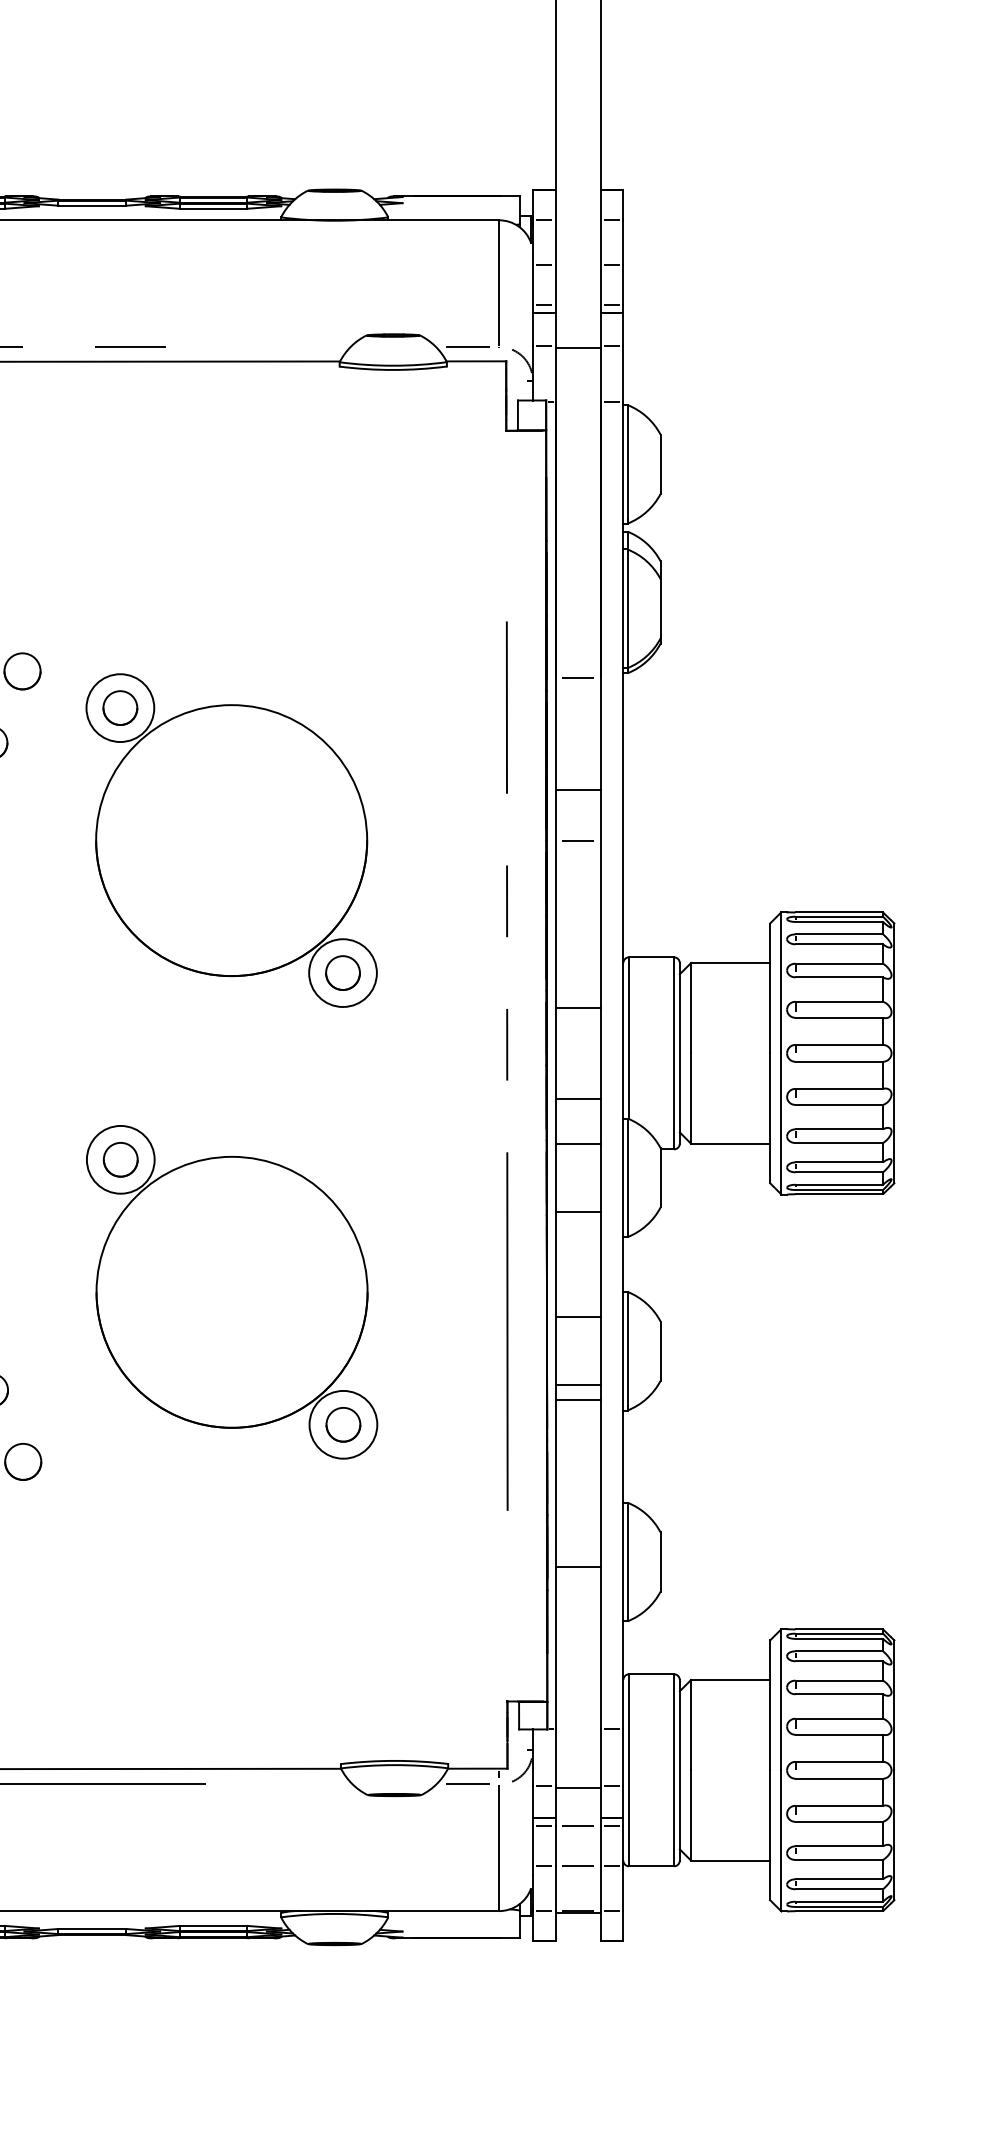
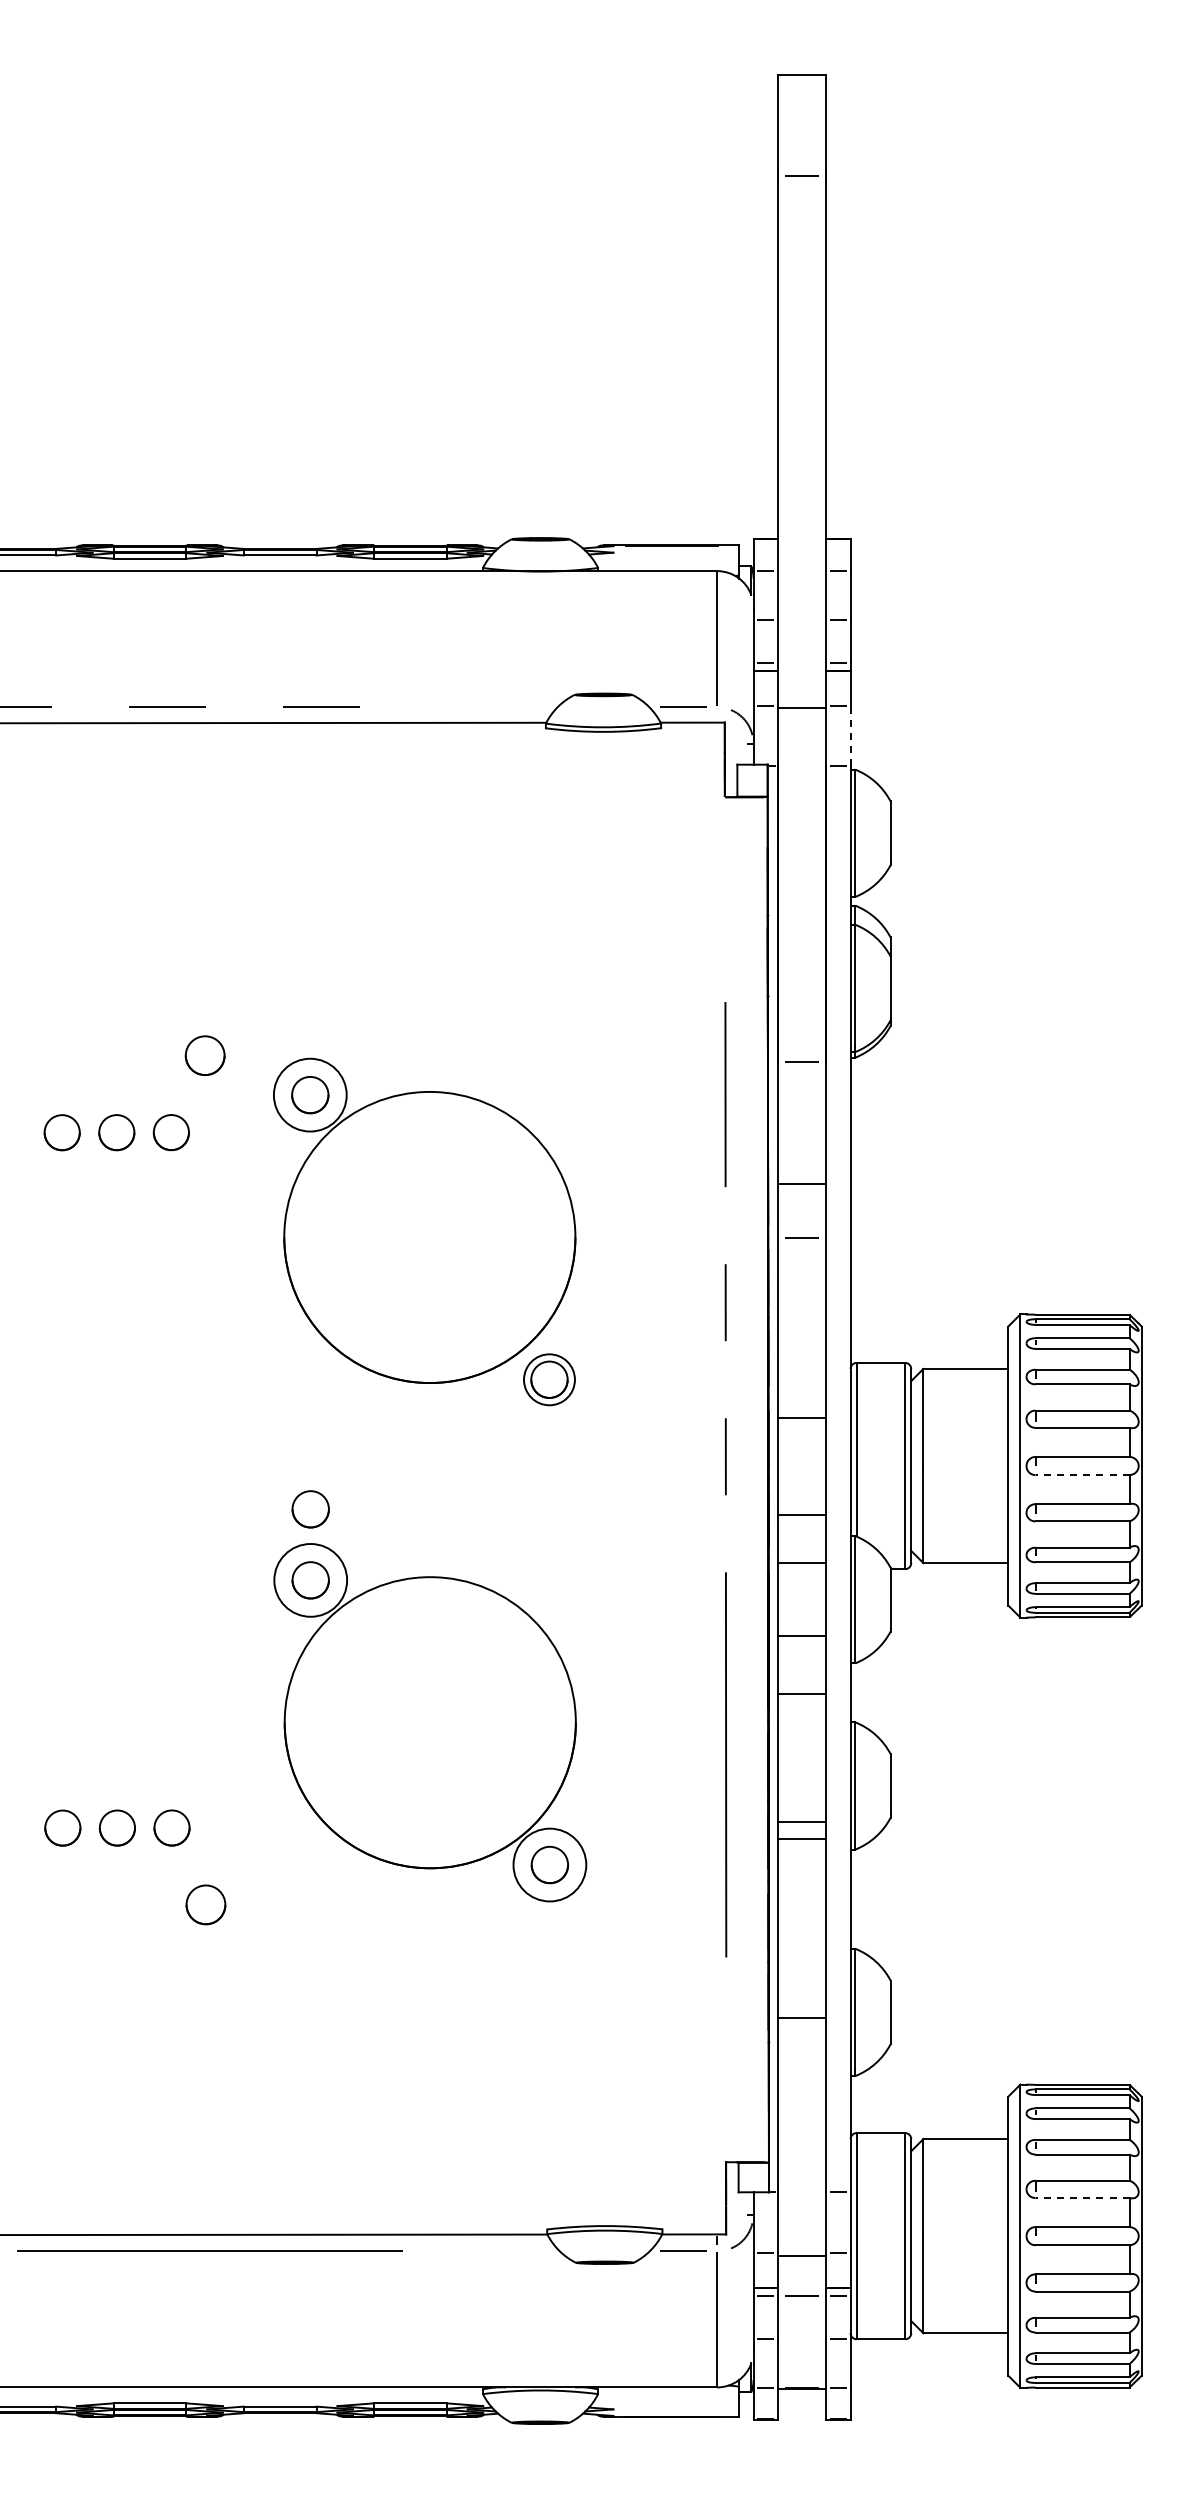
line: (623, 373) -> (850, 735), solid -> dashed
circle: (343, 972) -> (549, 1379), size x0.7
line: (839, 1062) -> (1082, 1475), solid -> dashed
circle: (120, 1093) -> (310, 1509), added
line: (577, 1317) -> (801, 1693), moved
line: (839, 1735) -> (1082, 2198), solid -> dashed
line: (578, 1866) -> (802, 2339), removed

